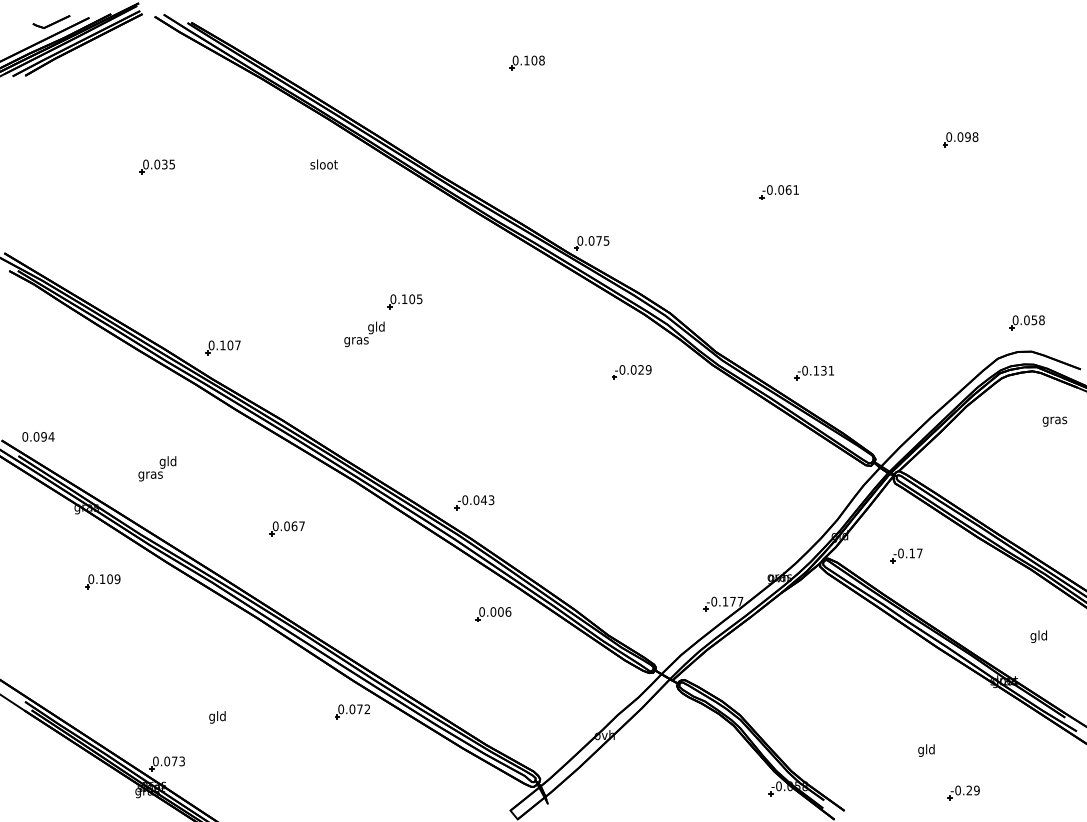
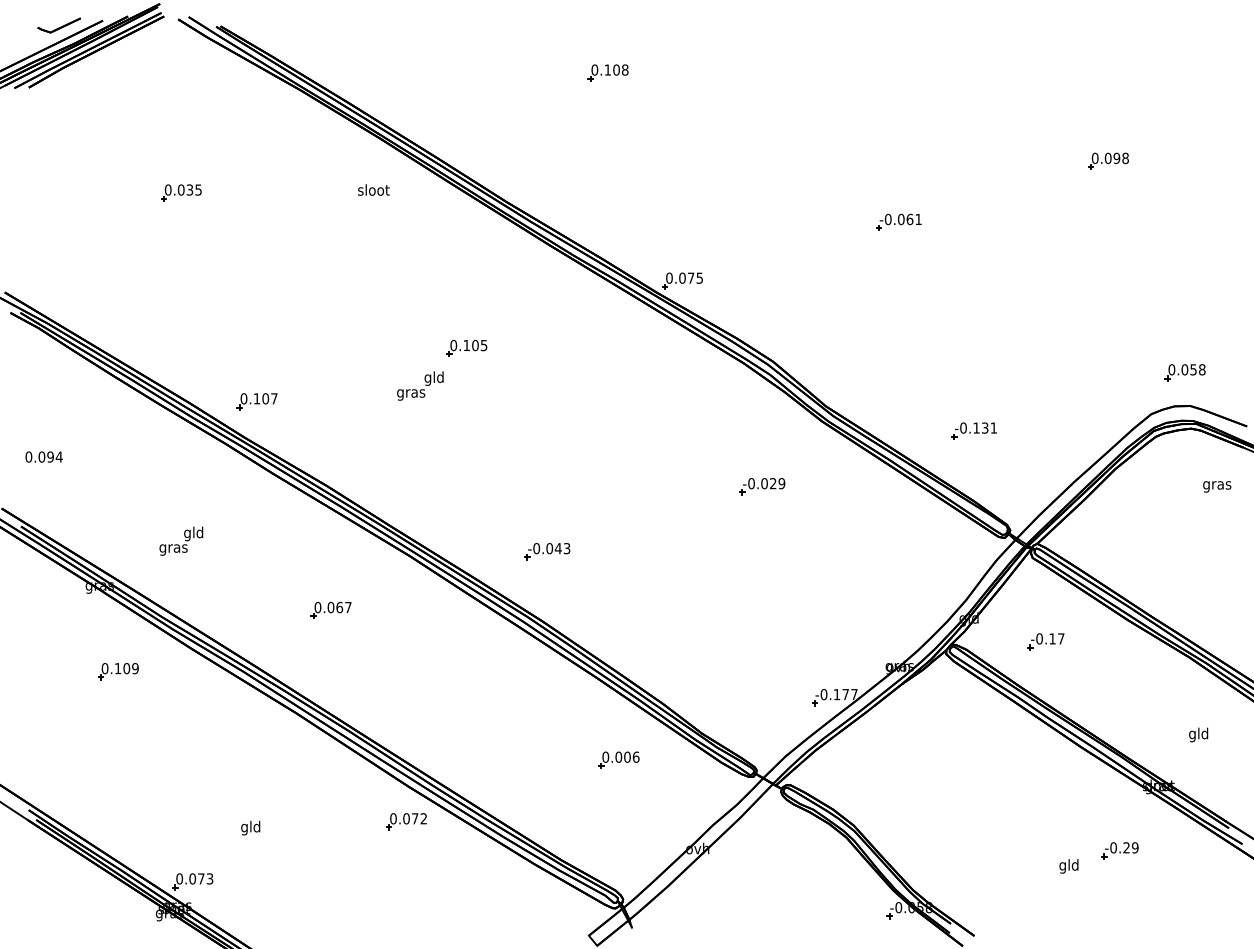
part: (631, 372) -> (762, 486), moved
part: (813, 372) -> (973, 430), moved
text: (38, 436) -> (44, 456), moved
part: (474, 502) -> (547, 551), moved
part: (493, 614) -> (618, 760), moved
part: (963, 792) -> (1119, 850), moved

